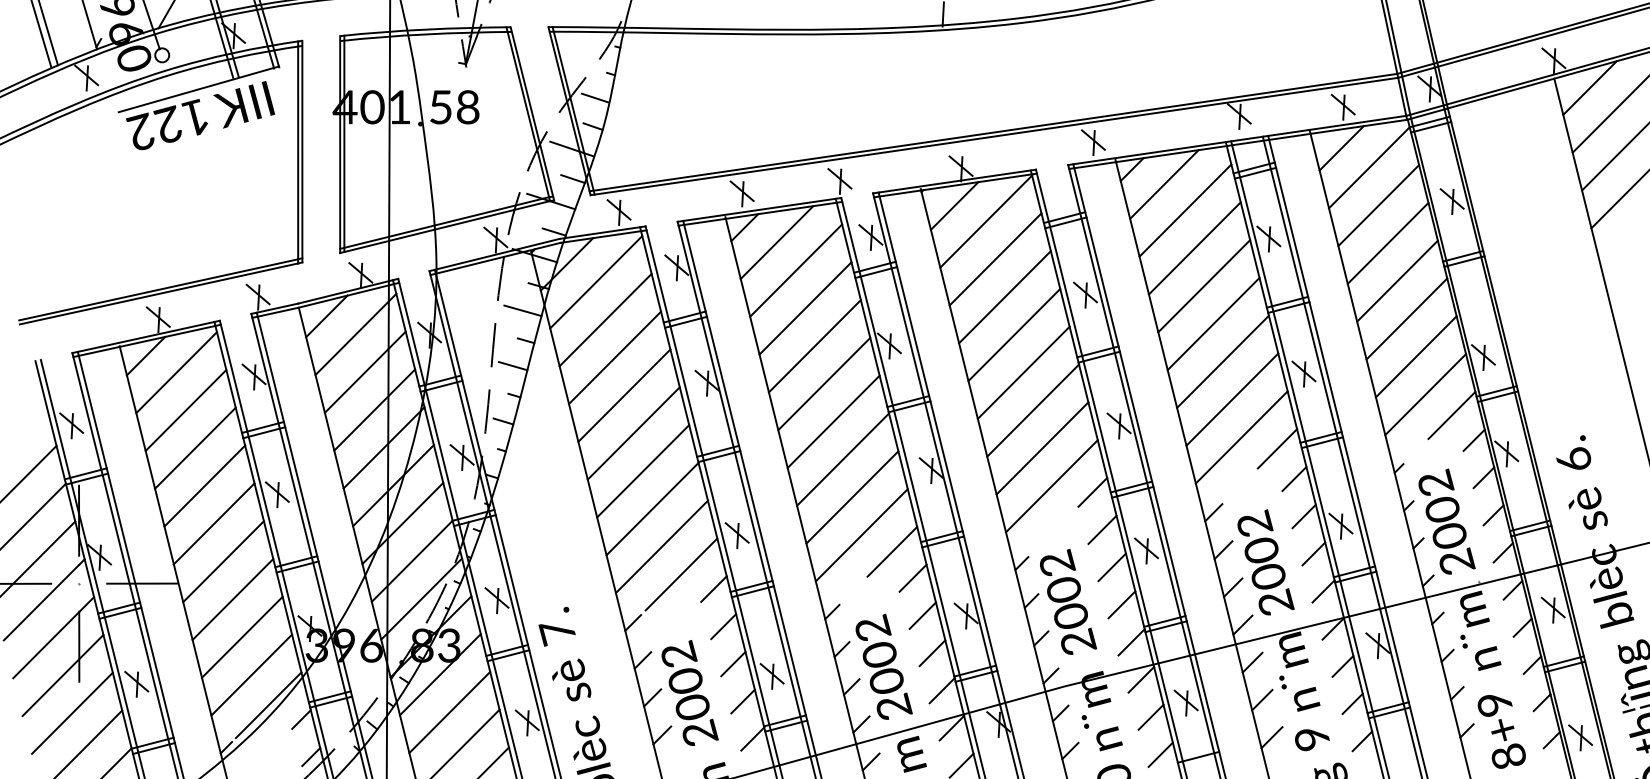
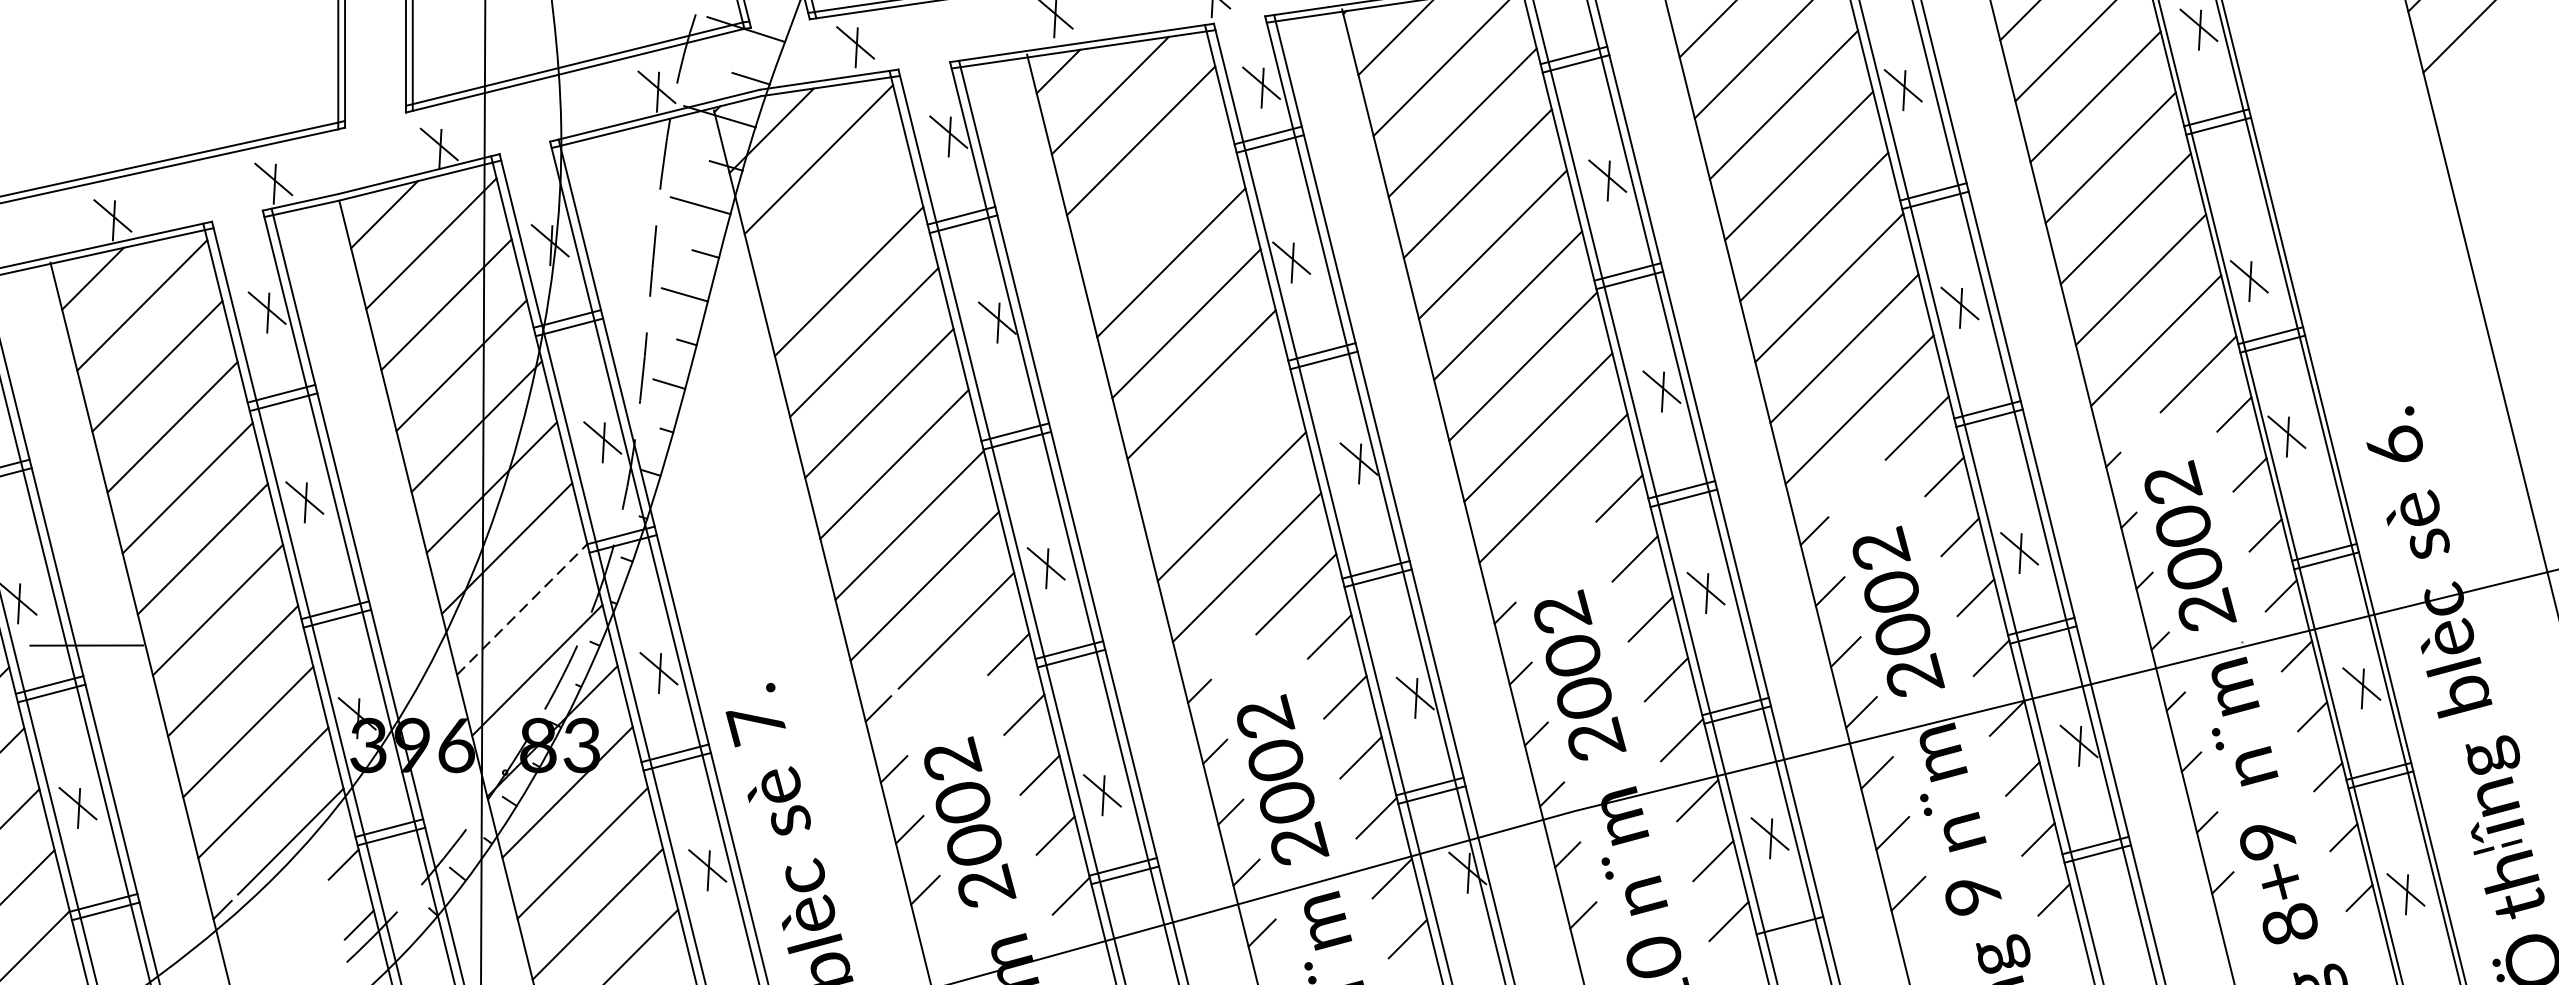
line: (805, 308) -> (1156, 201), removed
line: (605, 319) -> (833, 219), removed
line: (843, 459) -> (1217, 445), removed
line: (412, 560) -> (522, 608), solid -> dashed

